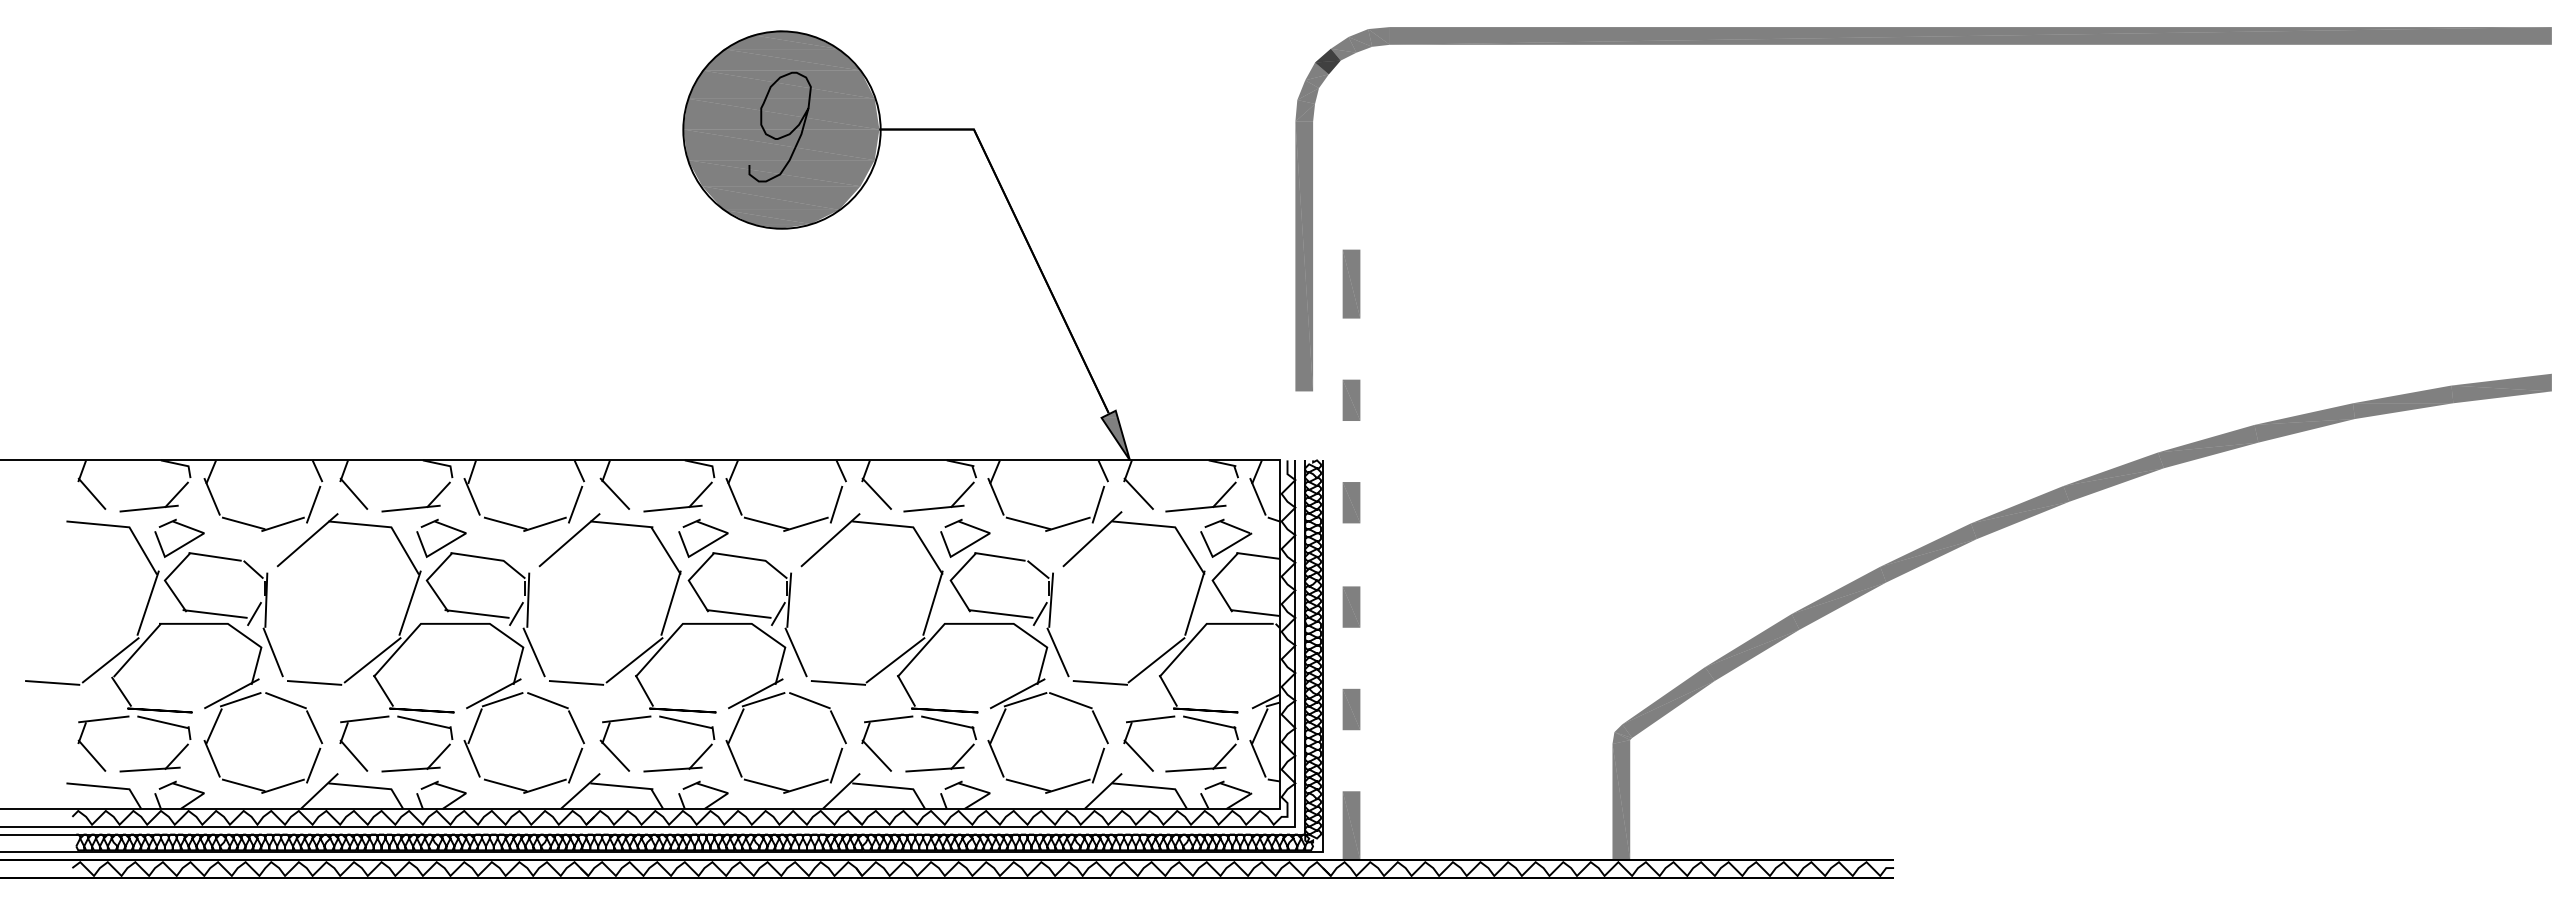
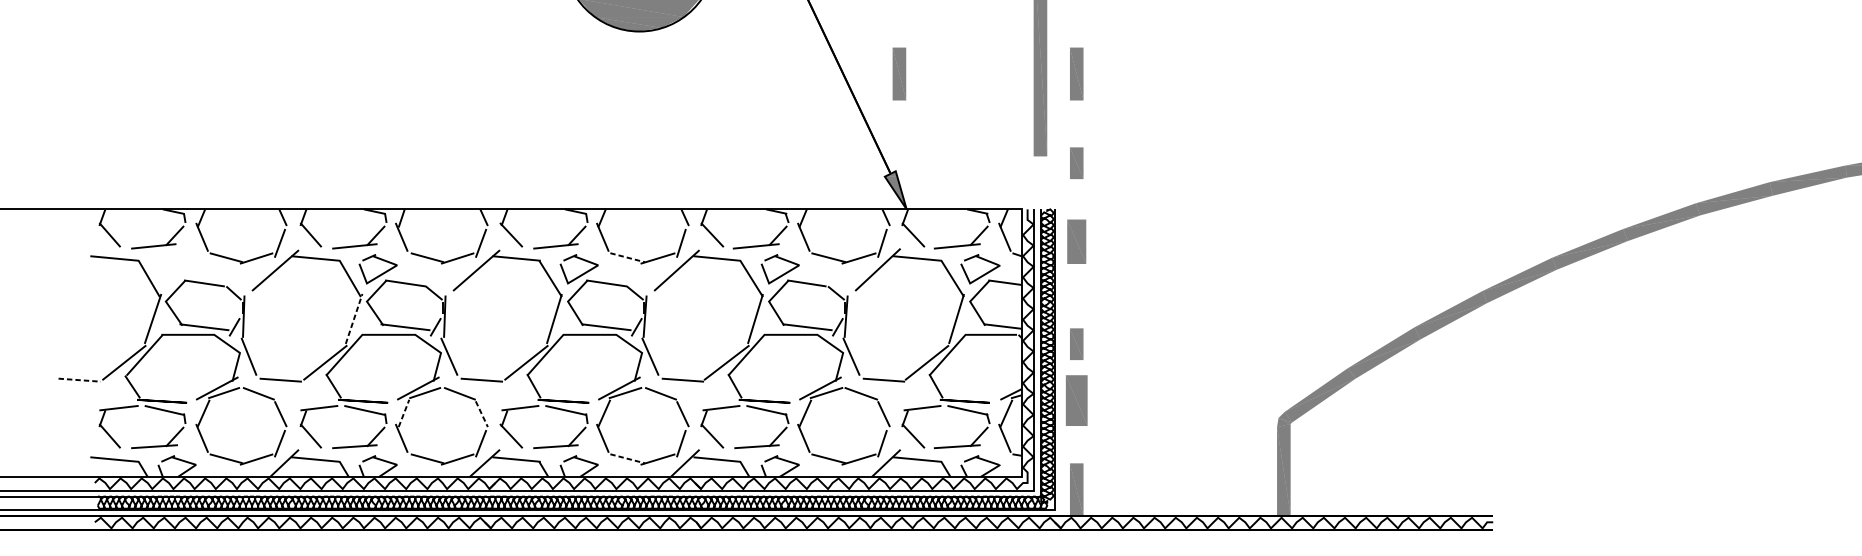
part: (1120, 283) -> (899, 73), added
part: (1351, 502) -> (1076, 241), size x1.4
line: (767, 523) -> (628, 257), solid -> dashed
part: (183, 544) -> (180, 273), removed
line: (410, 602) -> (354, 318), solid -> dashed
part: (1351, 606) -> (1076, 343), moved
line: (52, 682) -> (79, 379), solid -> dashed
part: (1351, 709) -> (1076, 400), size x1.6
line: (475, 725) -> (404, 412), solid -> dashed
line: (576, 727) -> (481, 414), solid -> dashed
line: (767, 785) -> (628, 458), solid -> dashed

